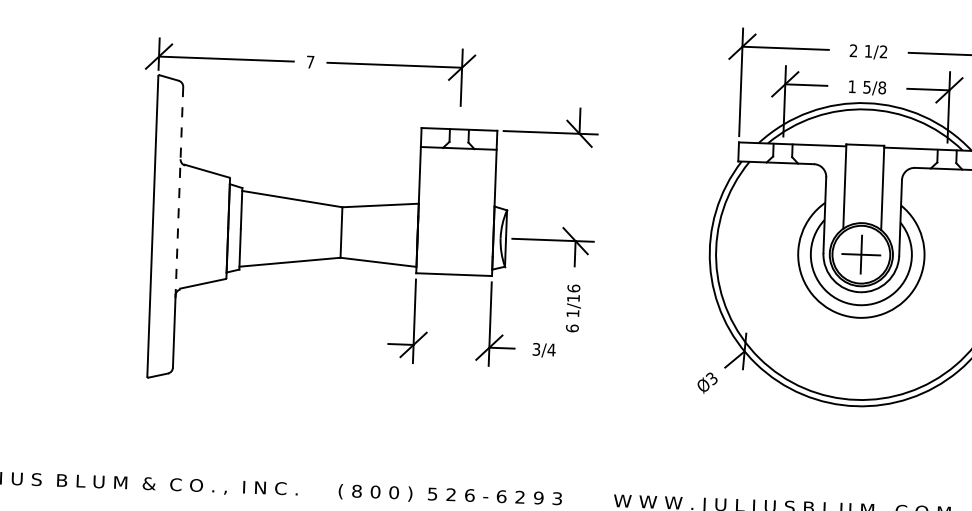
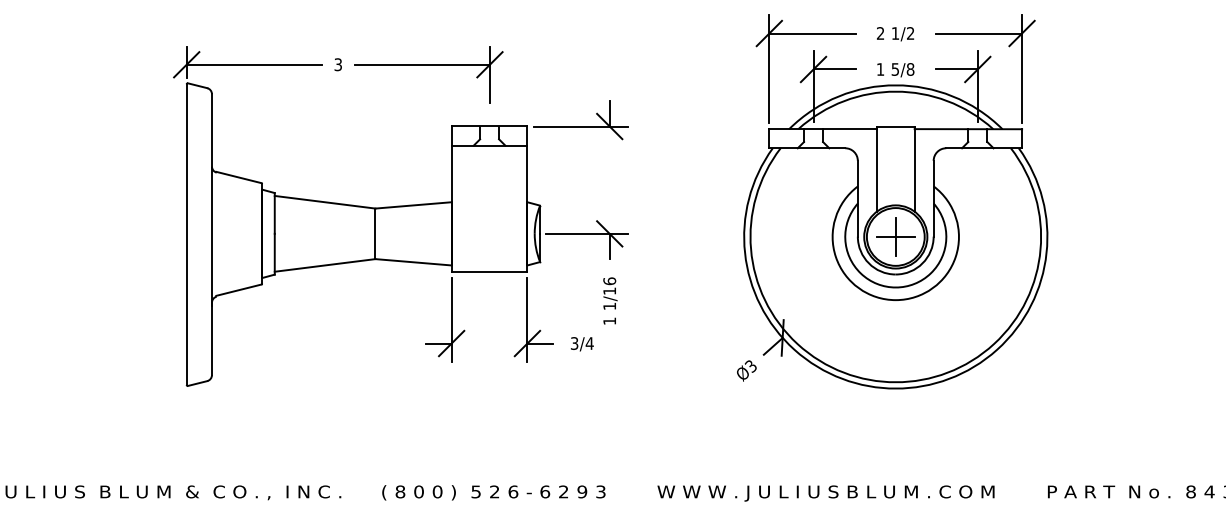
text: (309, 61) -> (337, 64), 7 -> 3
line: (178, 192) -> (211, 199), dashed -> solid
text: (572, 328) -> (609, 321), 6 -> 1

